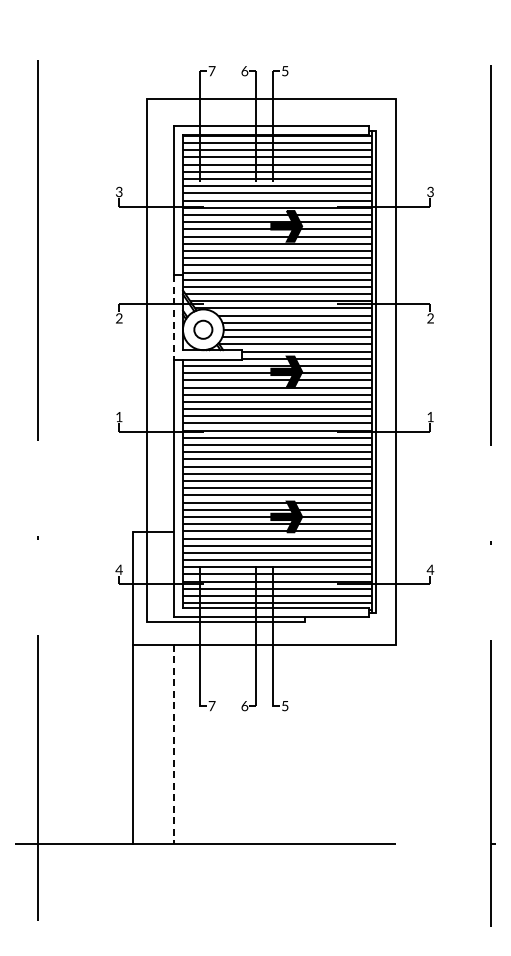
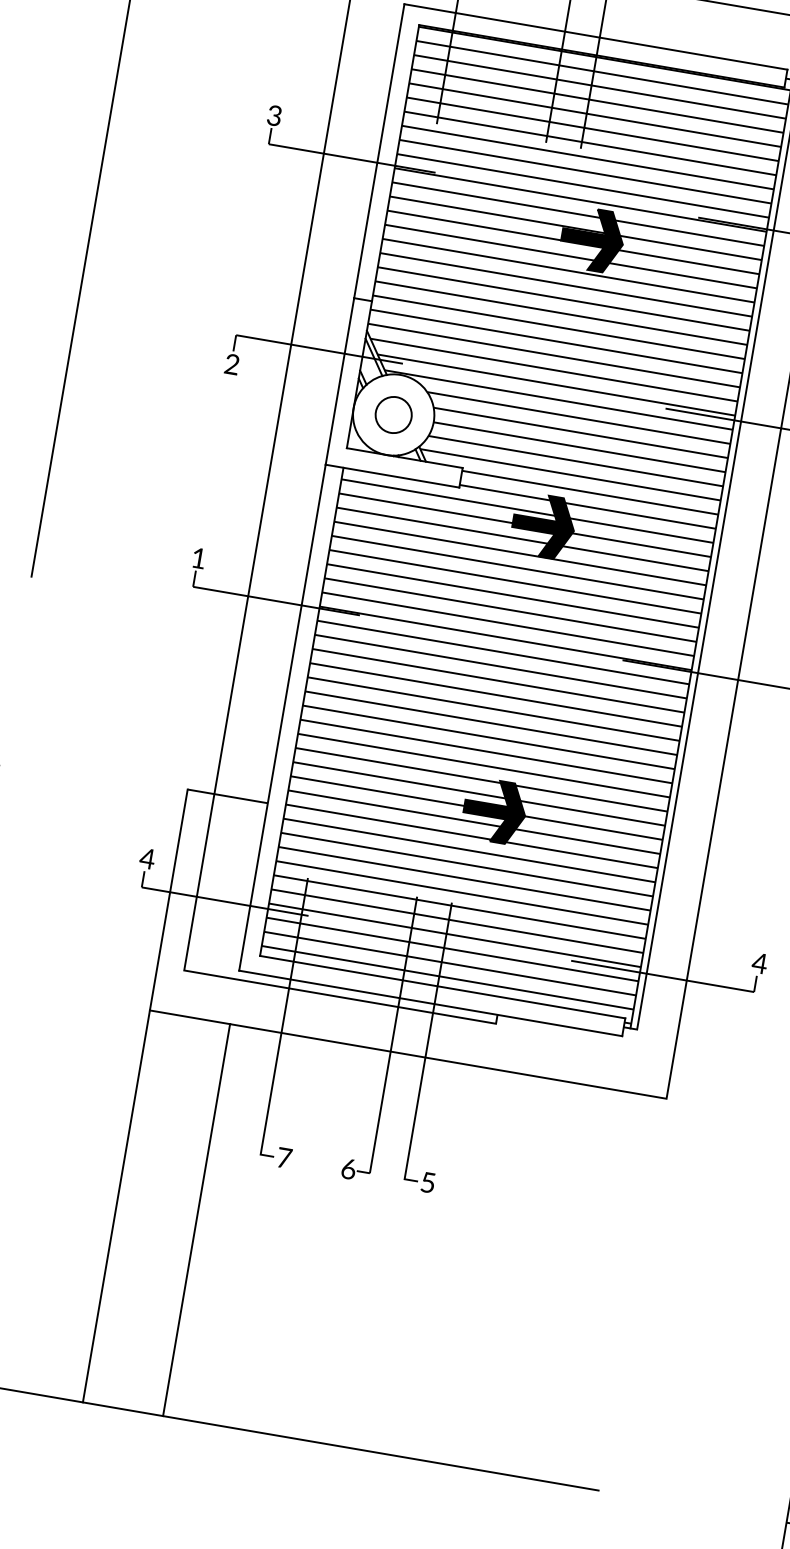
line: (173, 318) -> (338, 382), dashed -> solid
line: (173, 744) -> (195, 1220), dashed -> solid

